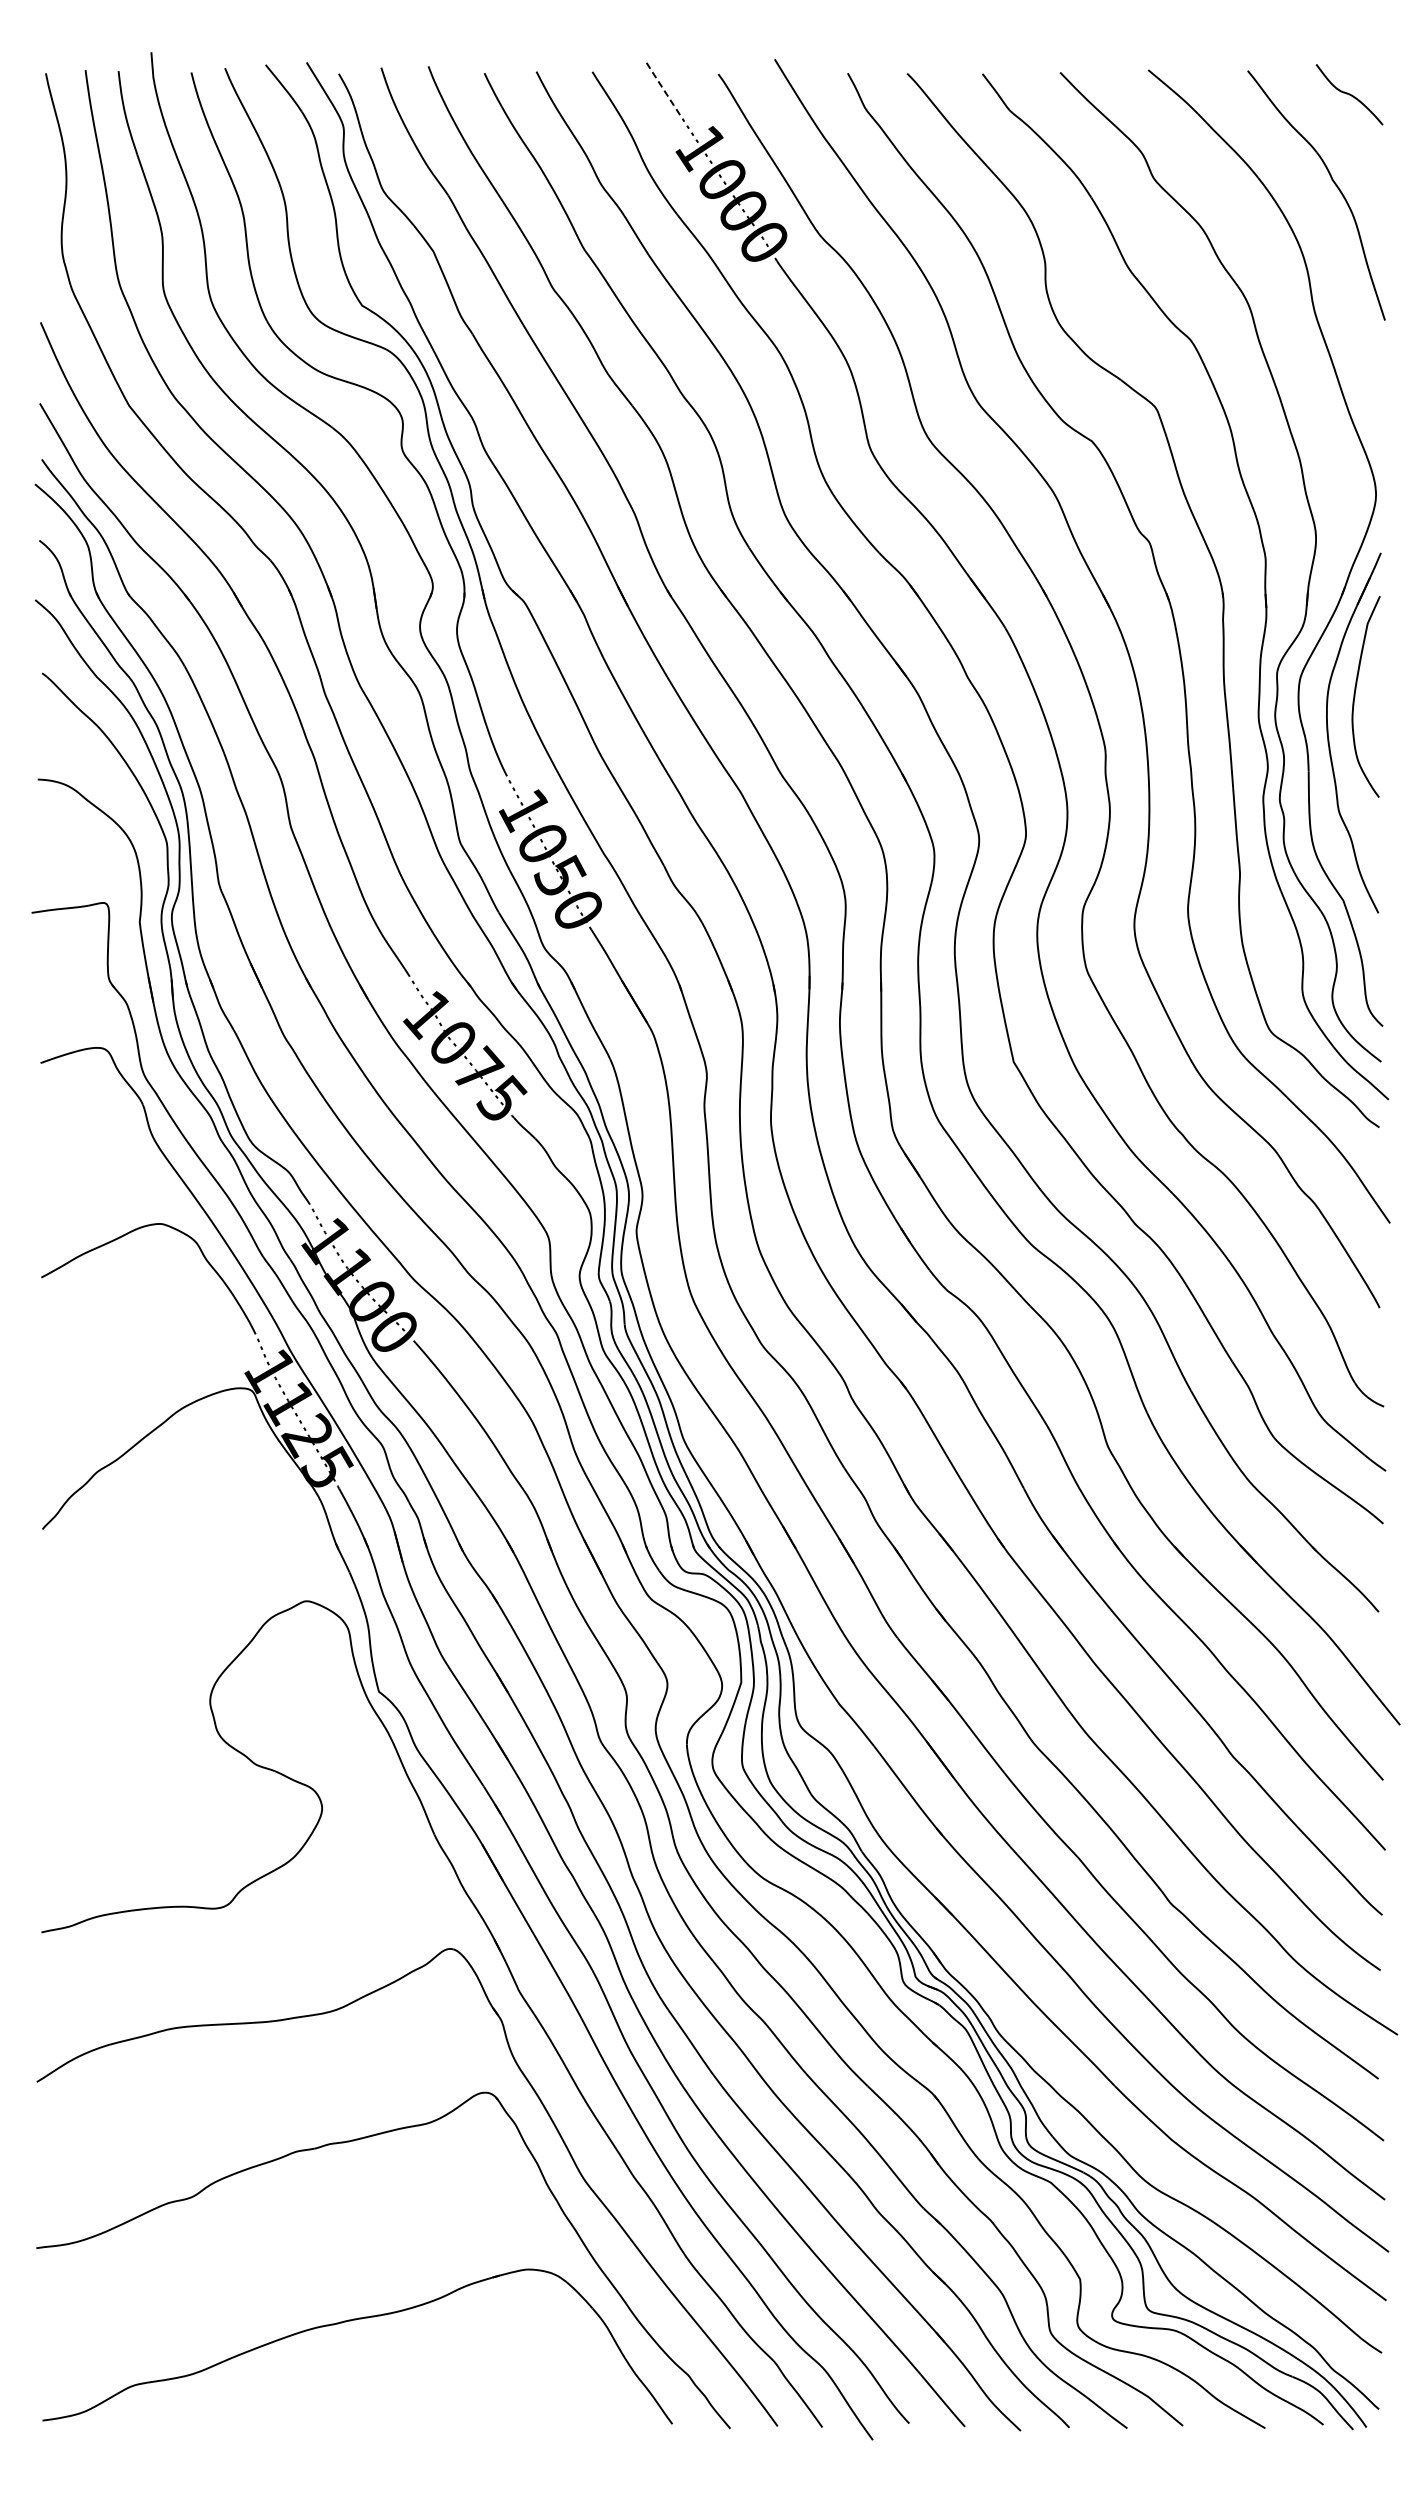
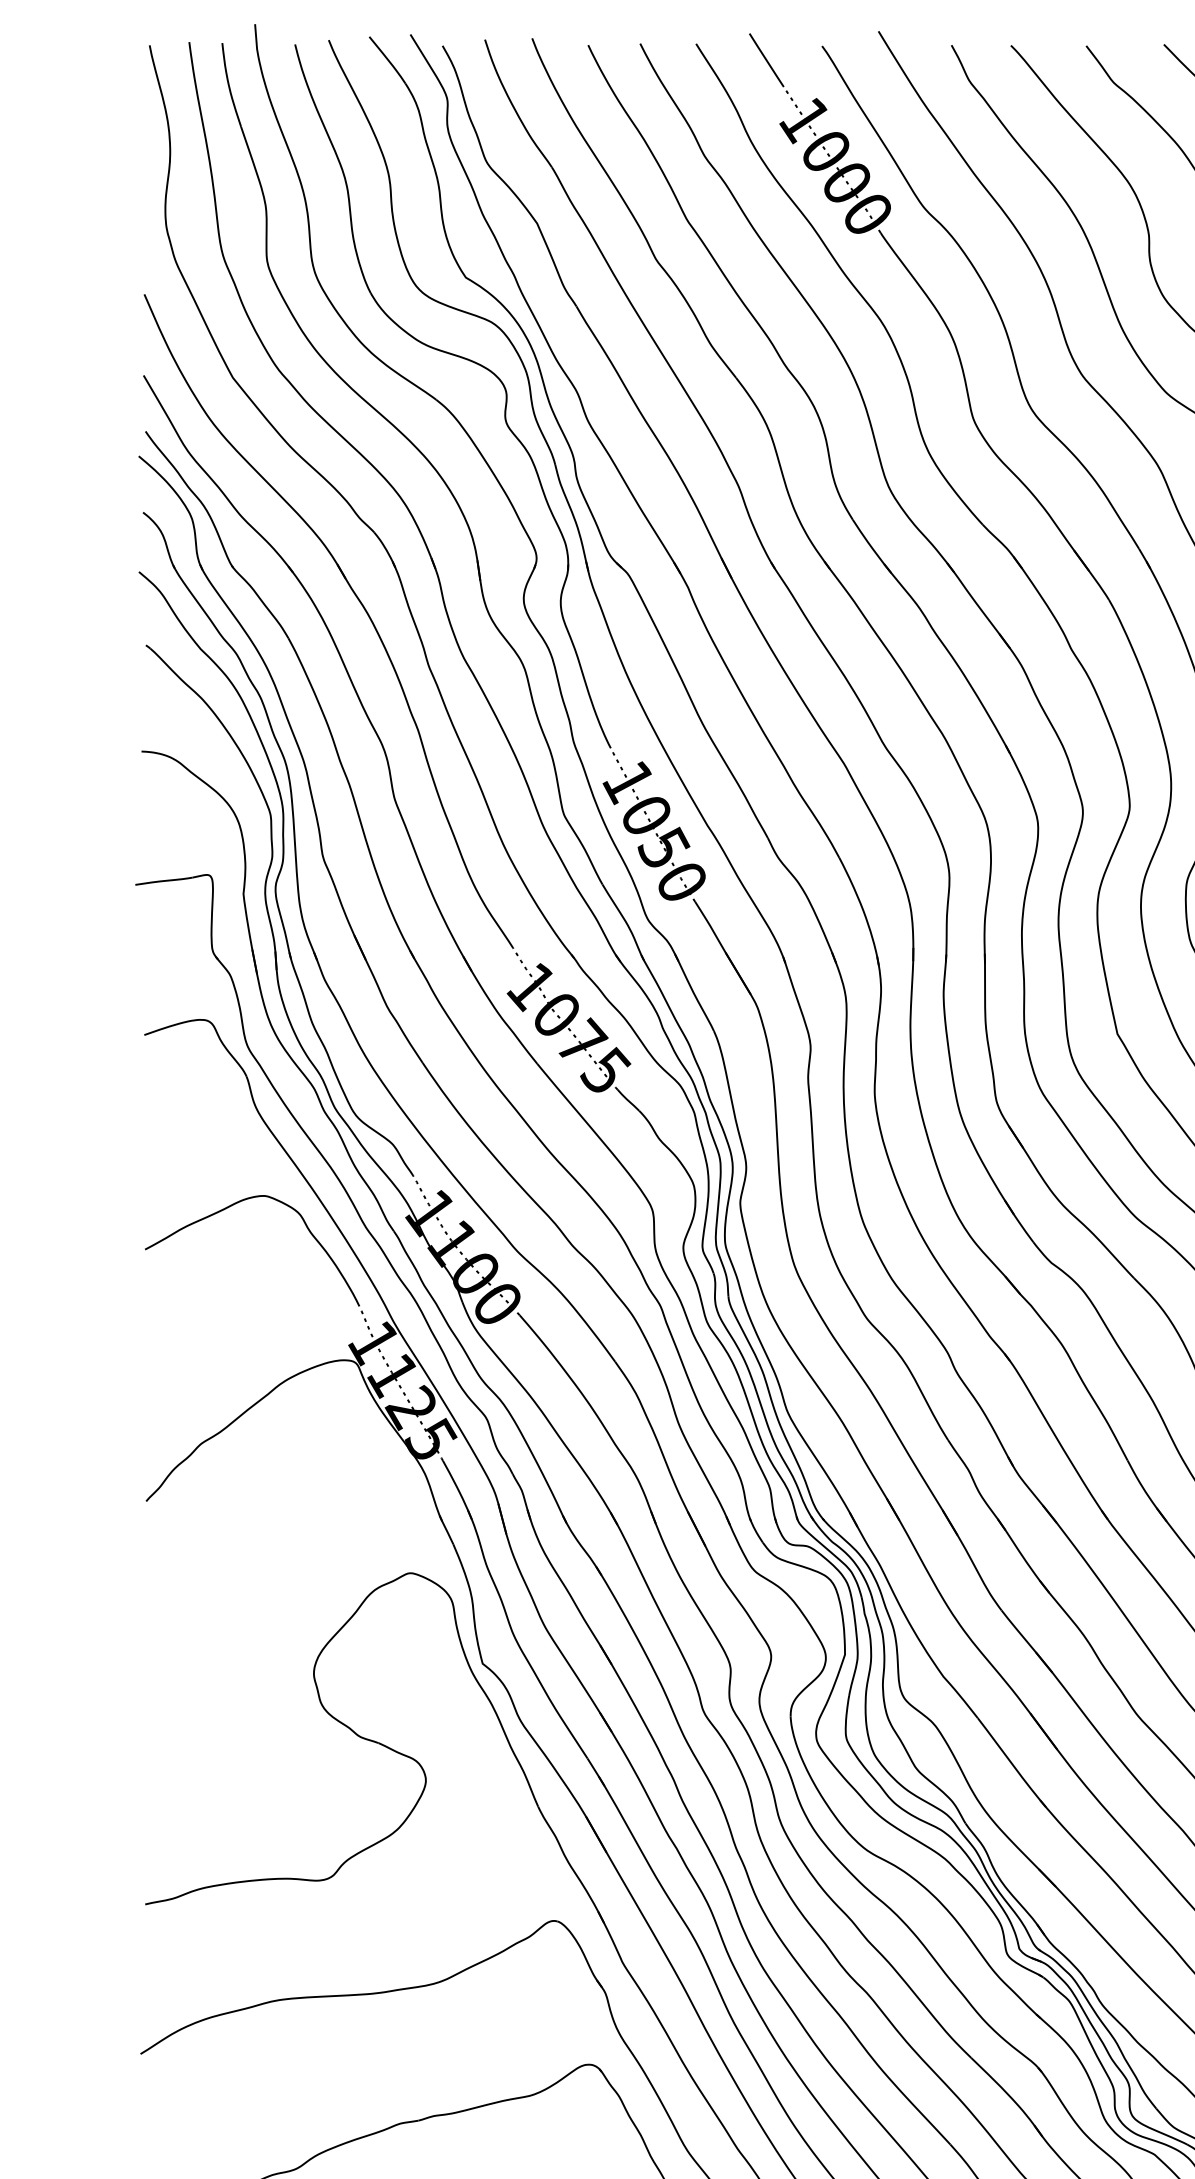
line: (662, 88) -> (766, 60), dashed -> solid

